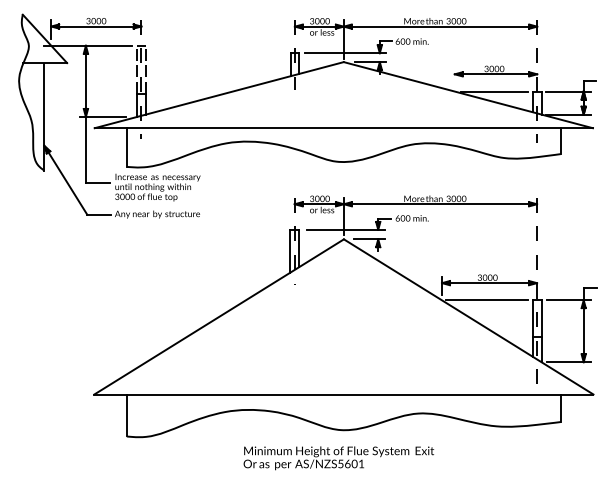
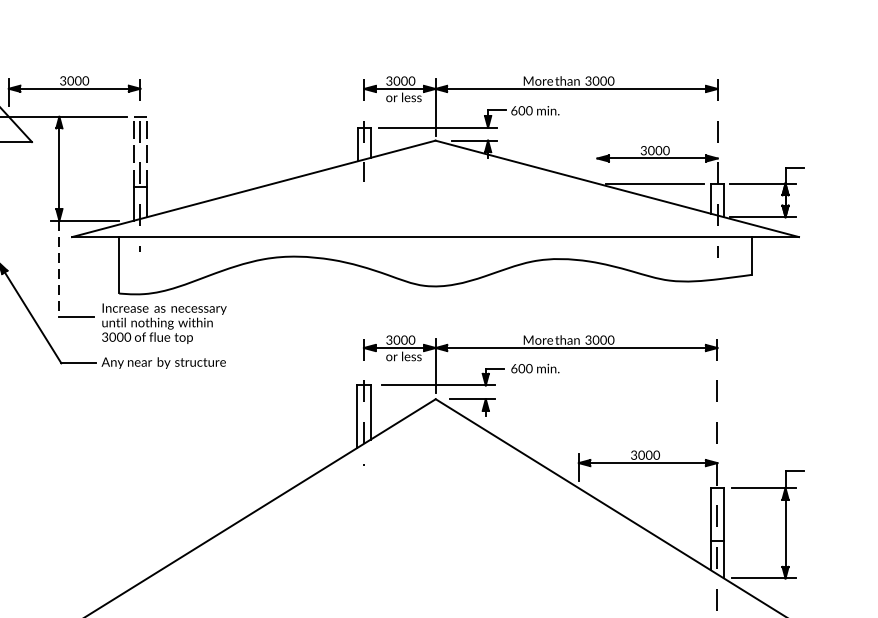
line: (85, 150) -> (58, 269), solid -> dashed
line: (487, 300) -> (645, 488), removed

